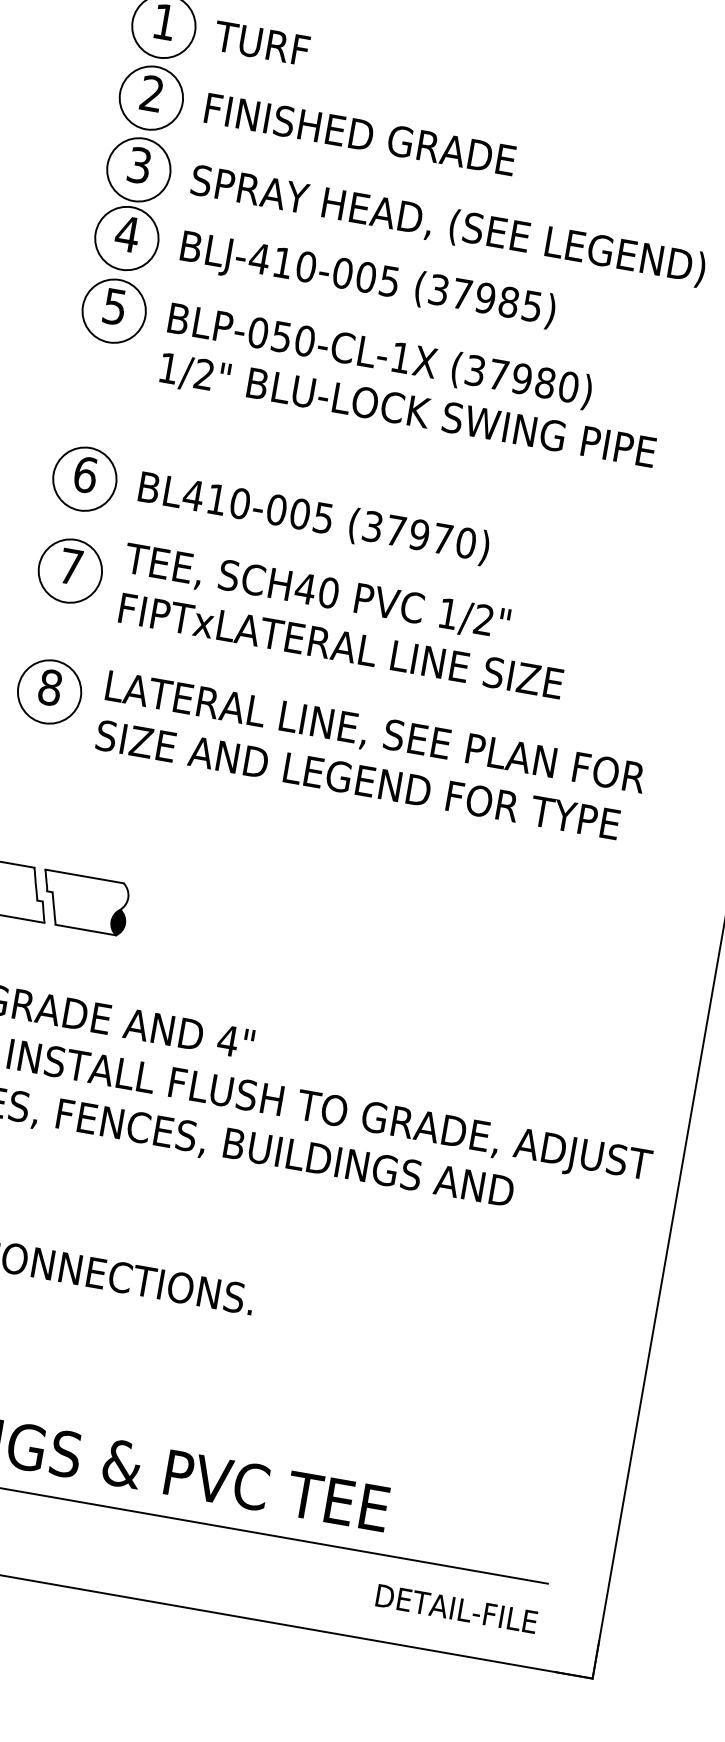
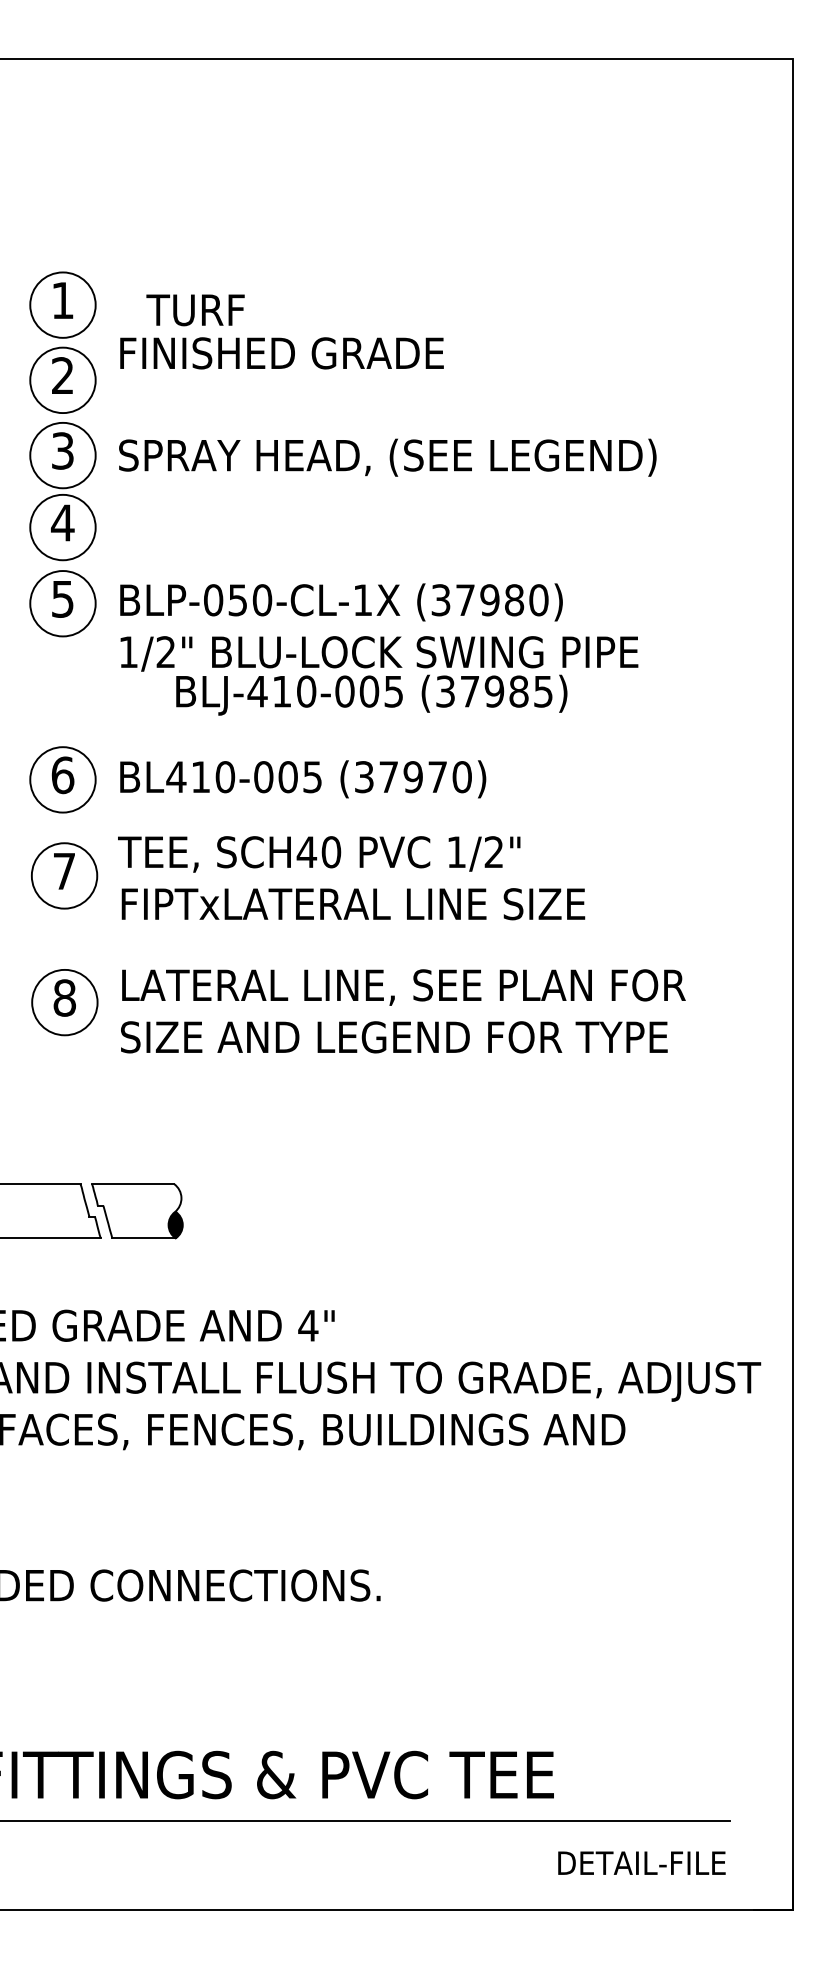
text: (261, 43) -> (195, 310), moved
text: (359, 134) -> (281, 353), moved
text: (367, 280) -> (371, 694), moved

